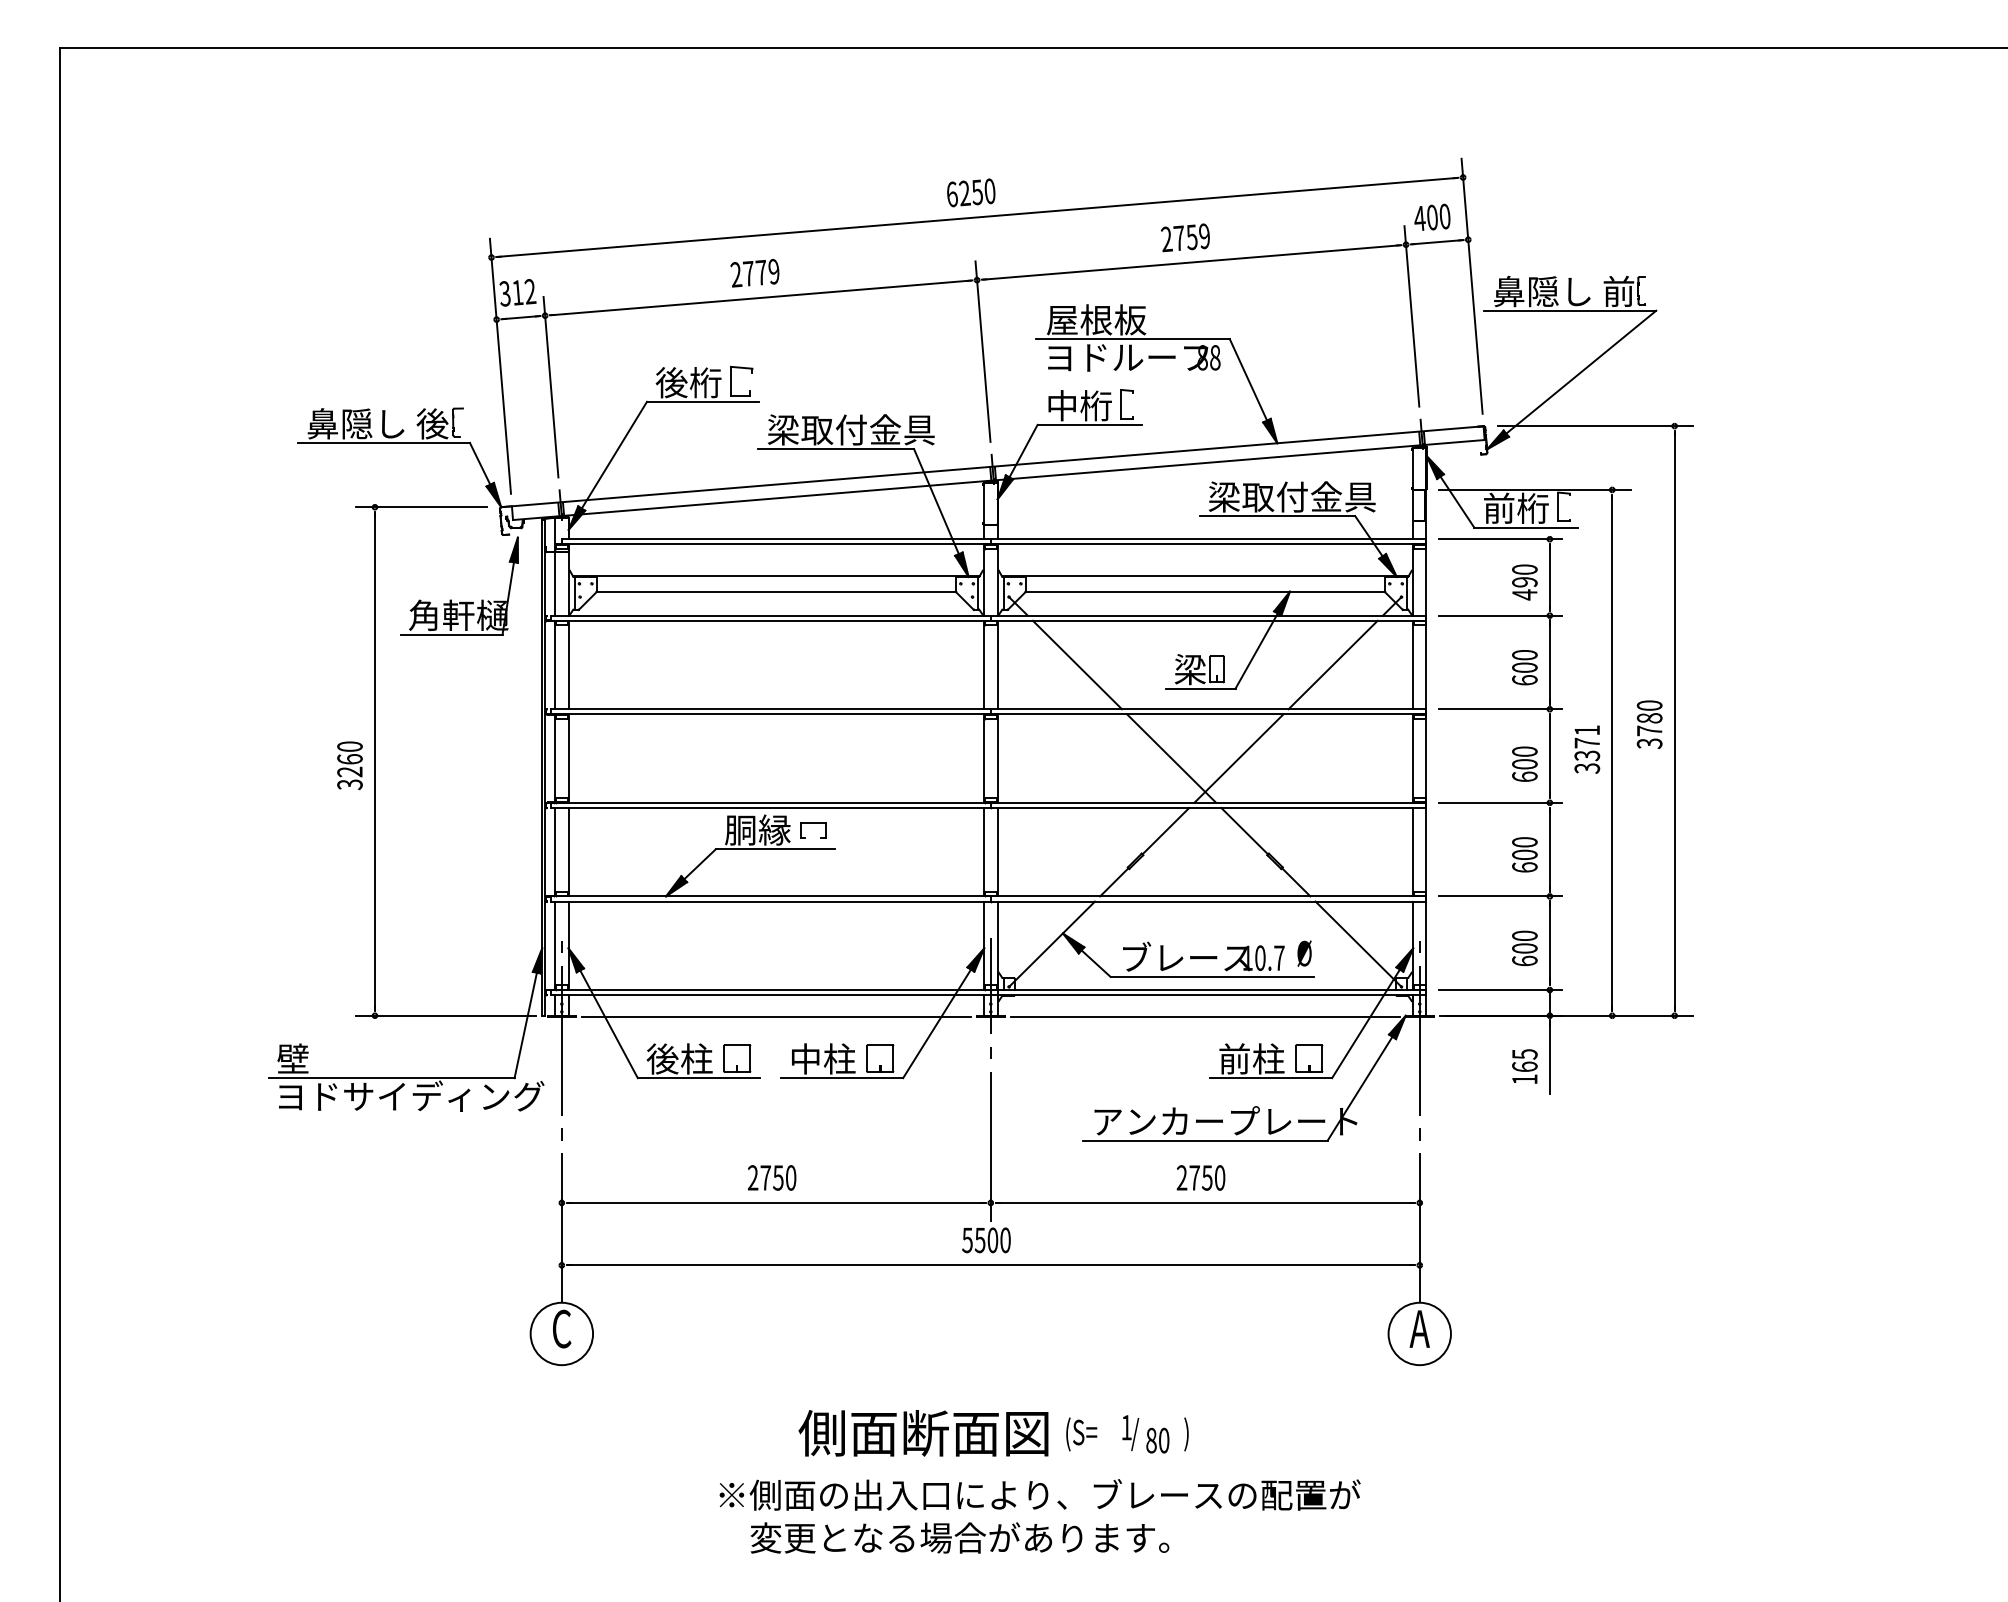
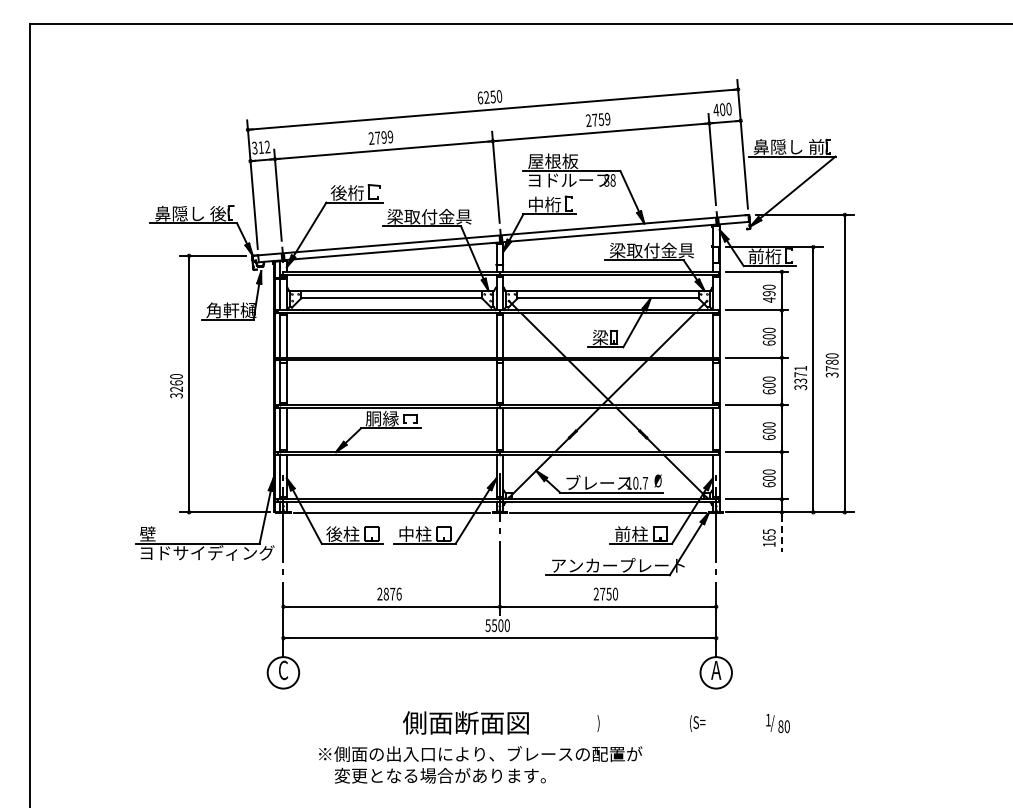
text: (760, 272) -> (383, 137), 2779 -> 2799
line: (1549, 1059) -> (781, 534), solid -> dashed
text: (778, 1176) -> (392, 593), 2750 -> 2876
text: (1081, 1434) -> (697, 723), moved
text: (1144, 1434) -> (777, 723), moved
text: (1039, 1515) -> (480, 764), moved

